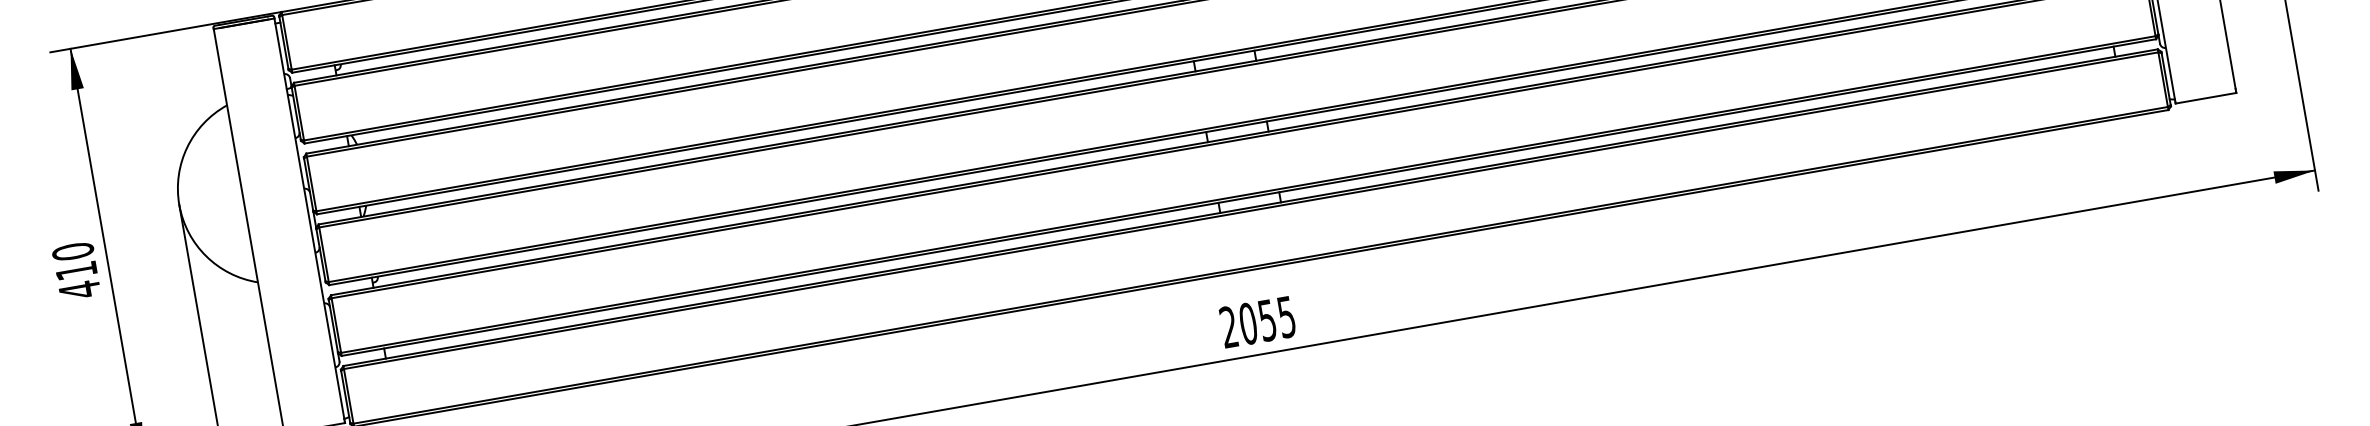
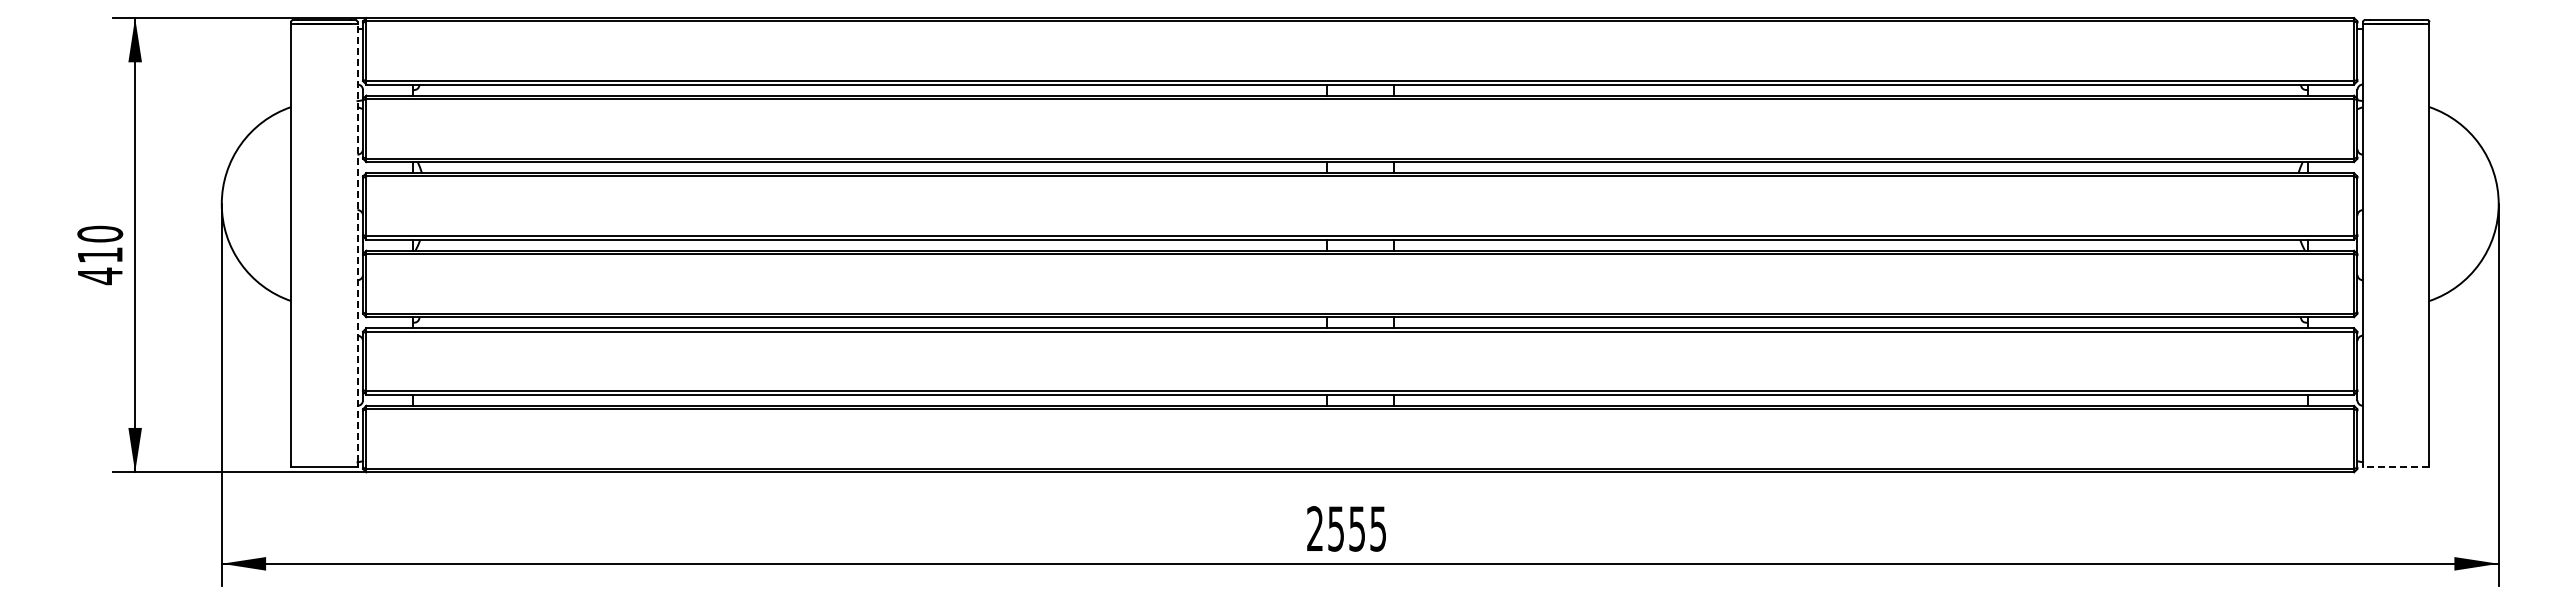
line: (2205, 98) -> (2395, 466), solid -> dashed
line: (309, 218) -> (357, 242), solid -> dashed
text: (1248, 323) -> (1336, 528), 2055 -> 2555

